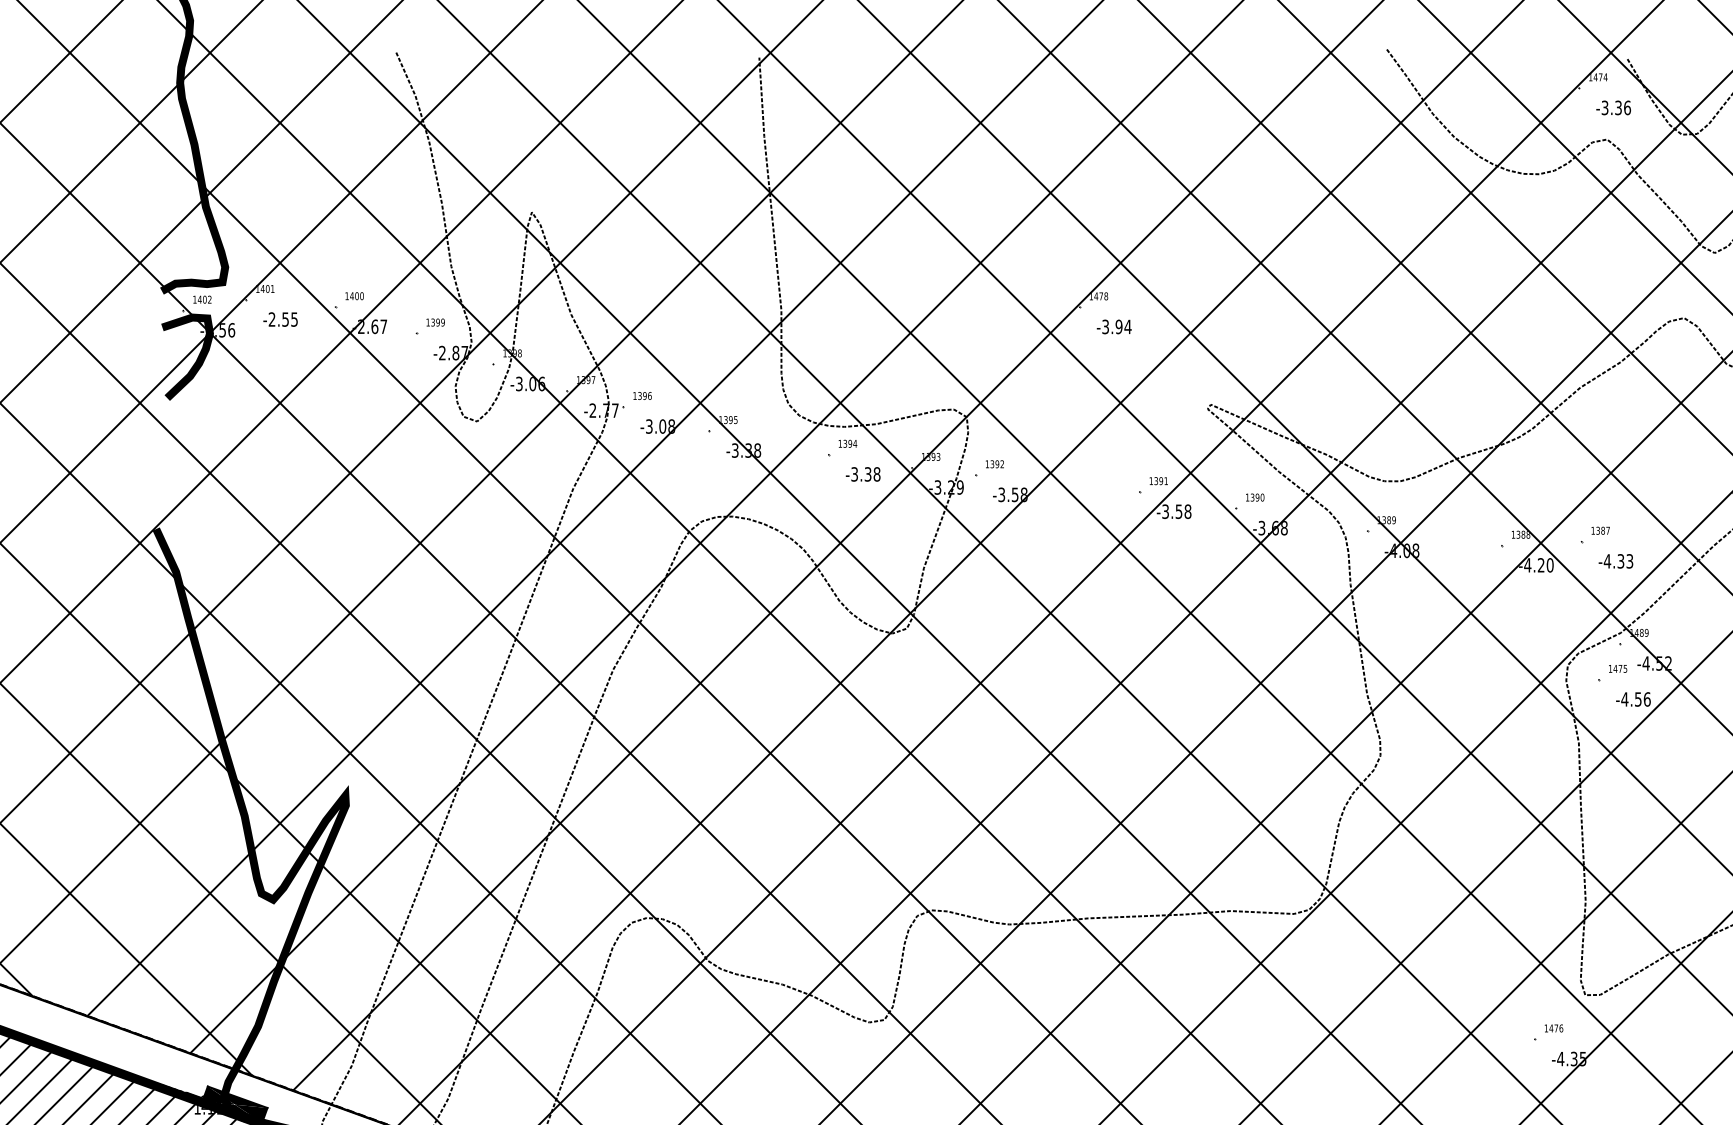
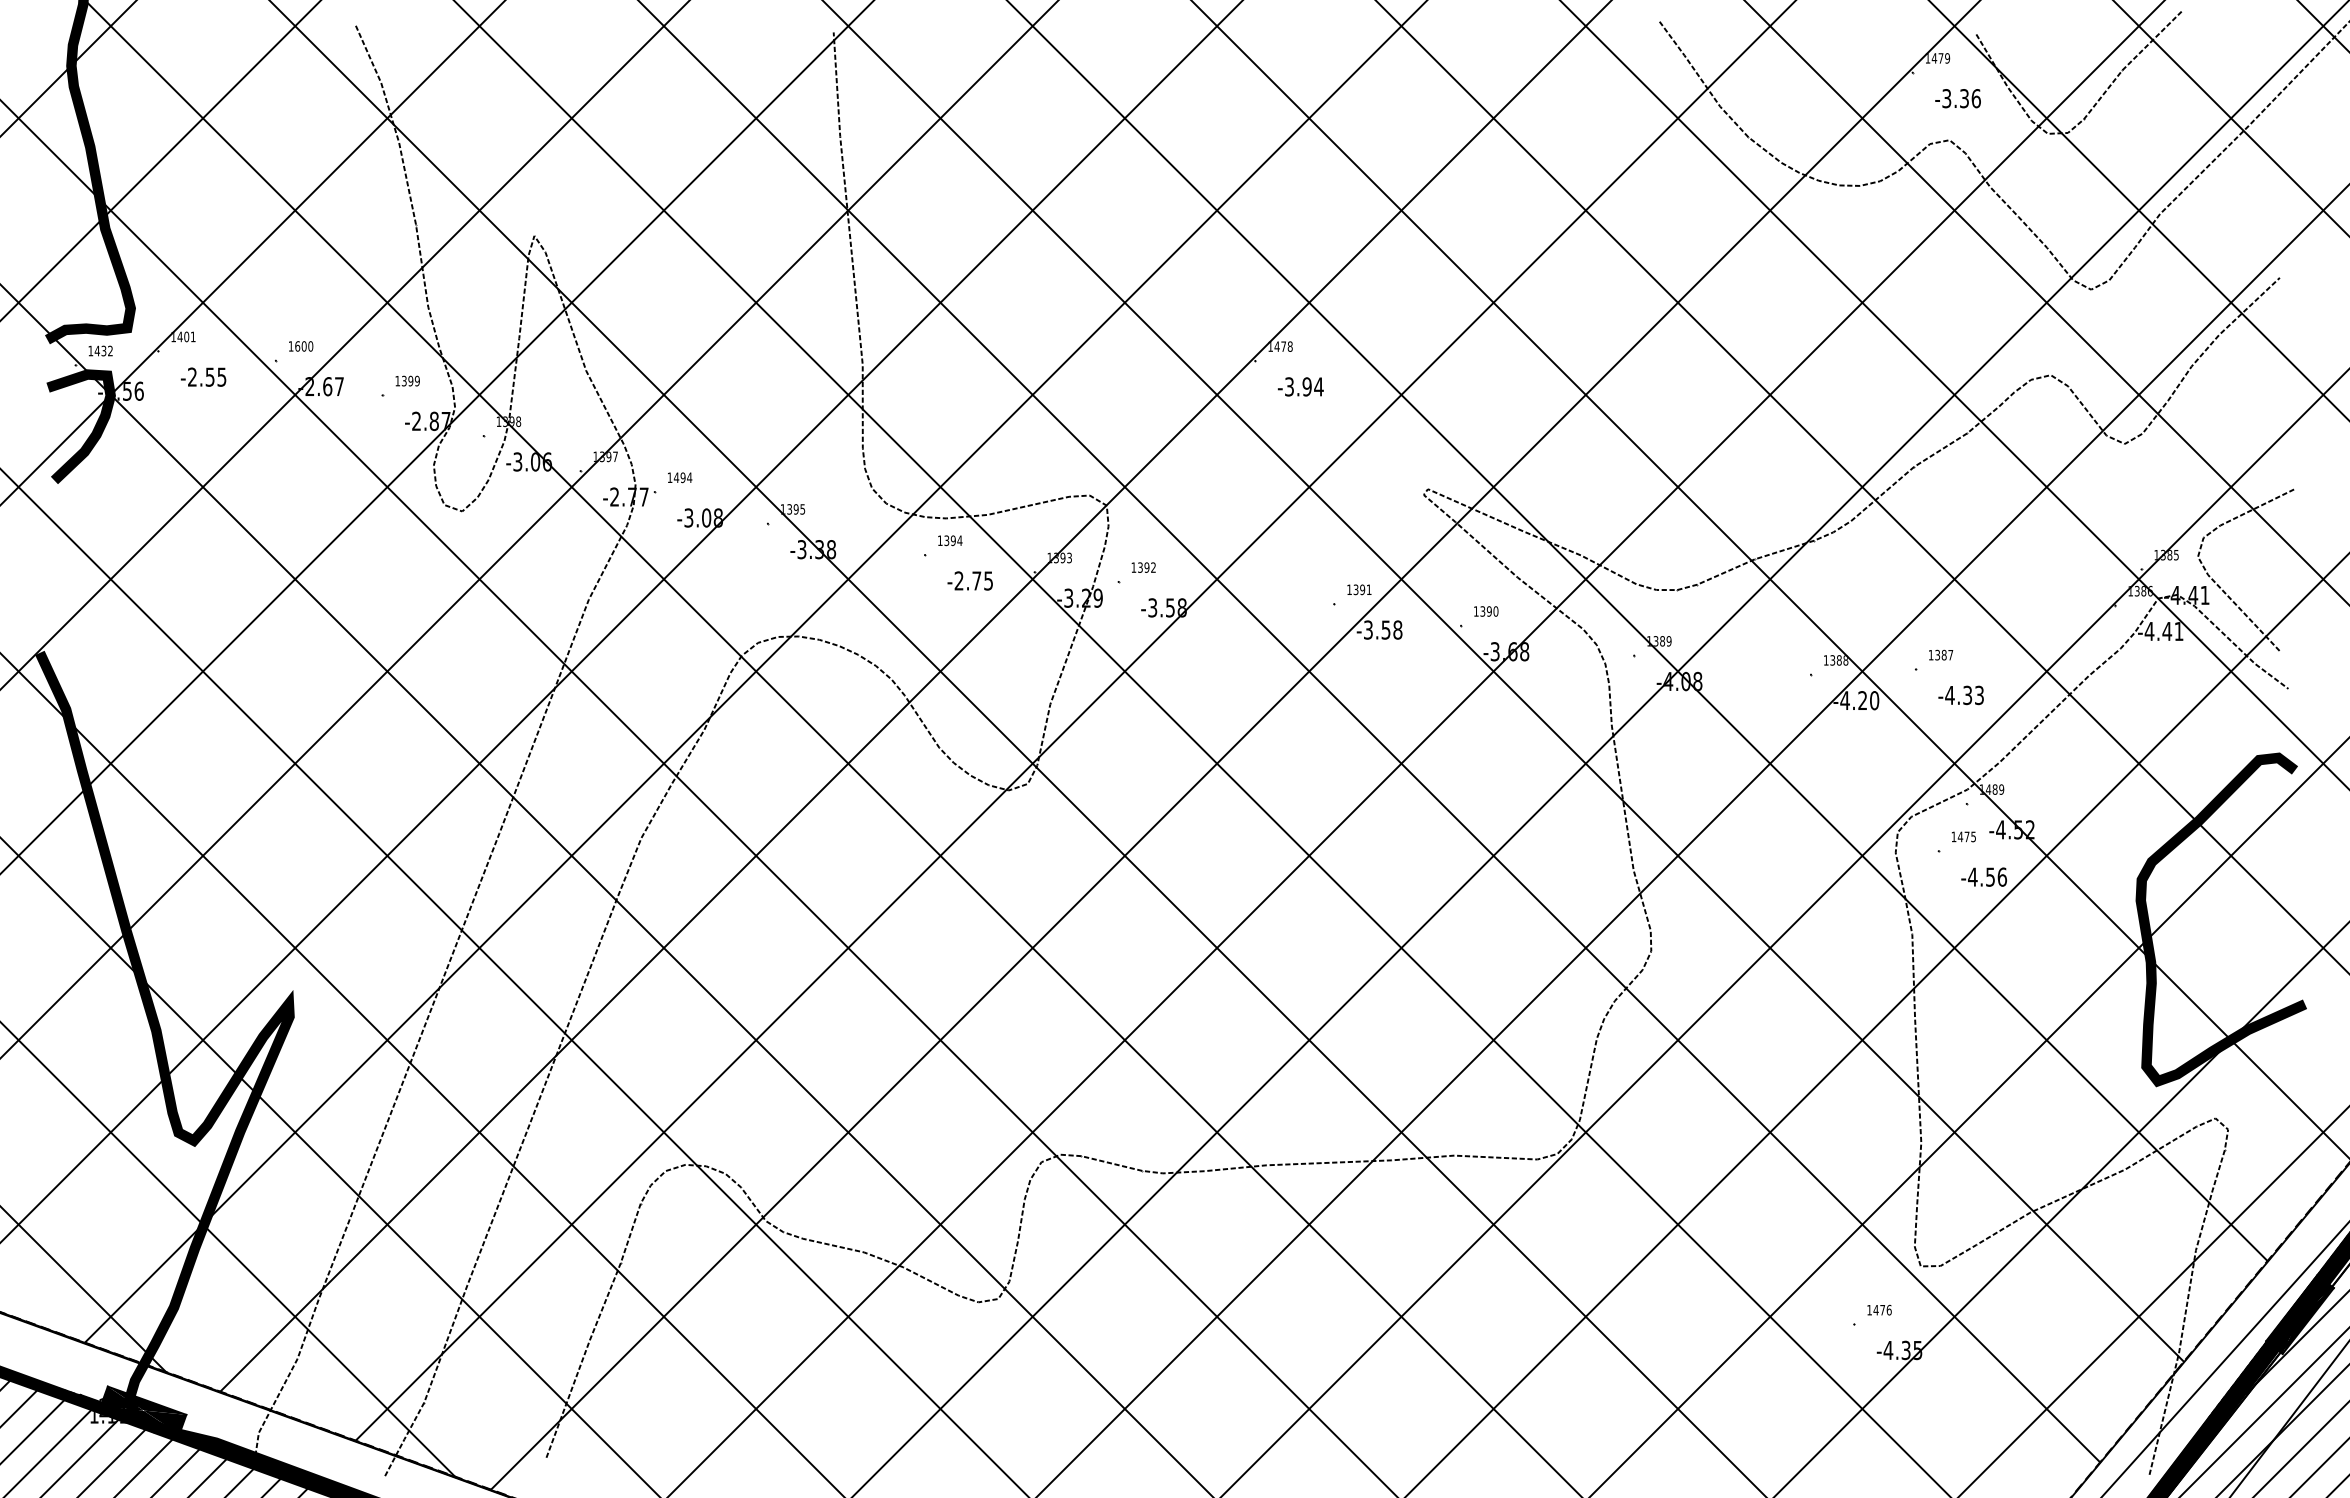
text: (1605, 77) -> (1947, 58), 1474 -> 1479
text: (351, 296) -> (297, 346), 1400 -> 1600
text: (204, 299) -> (103, 350), 1402 -> 1432
text: (644, 395) -> (682, 477), 1396 -> 1494
text: (865, 474) -> (973, 580), -3.38 -> -2.75

